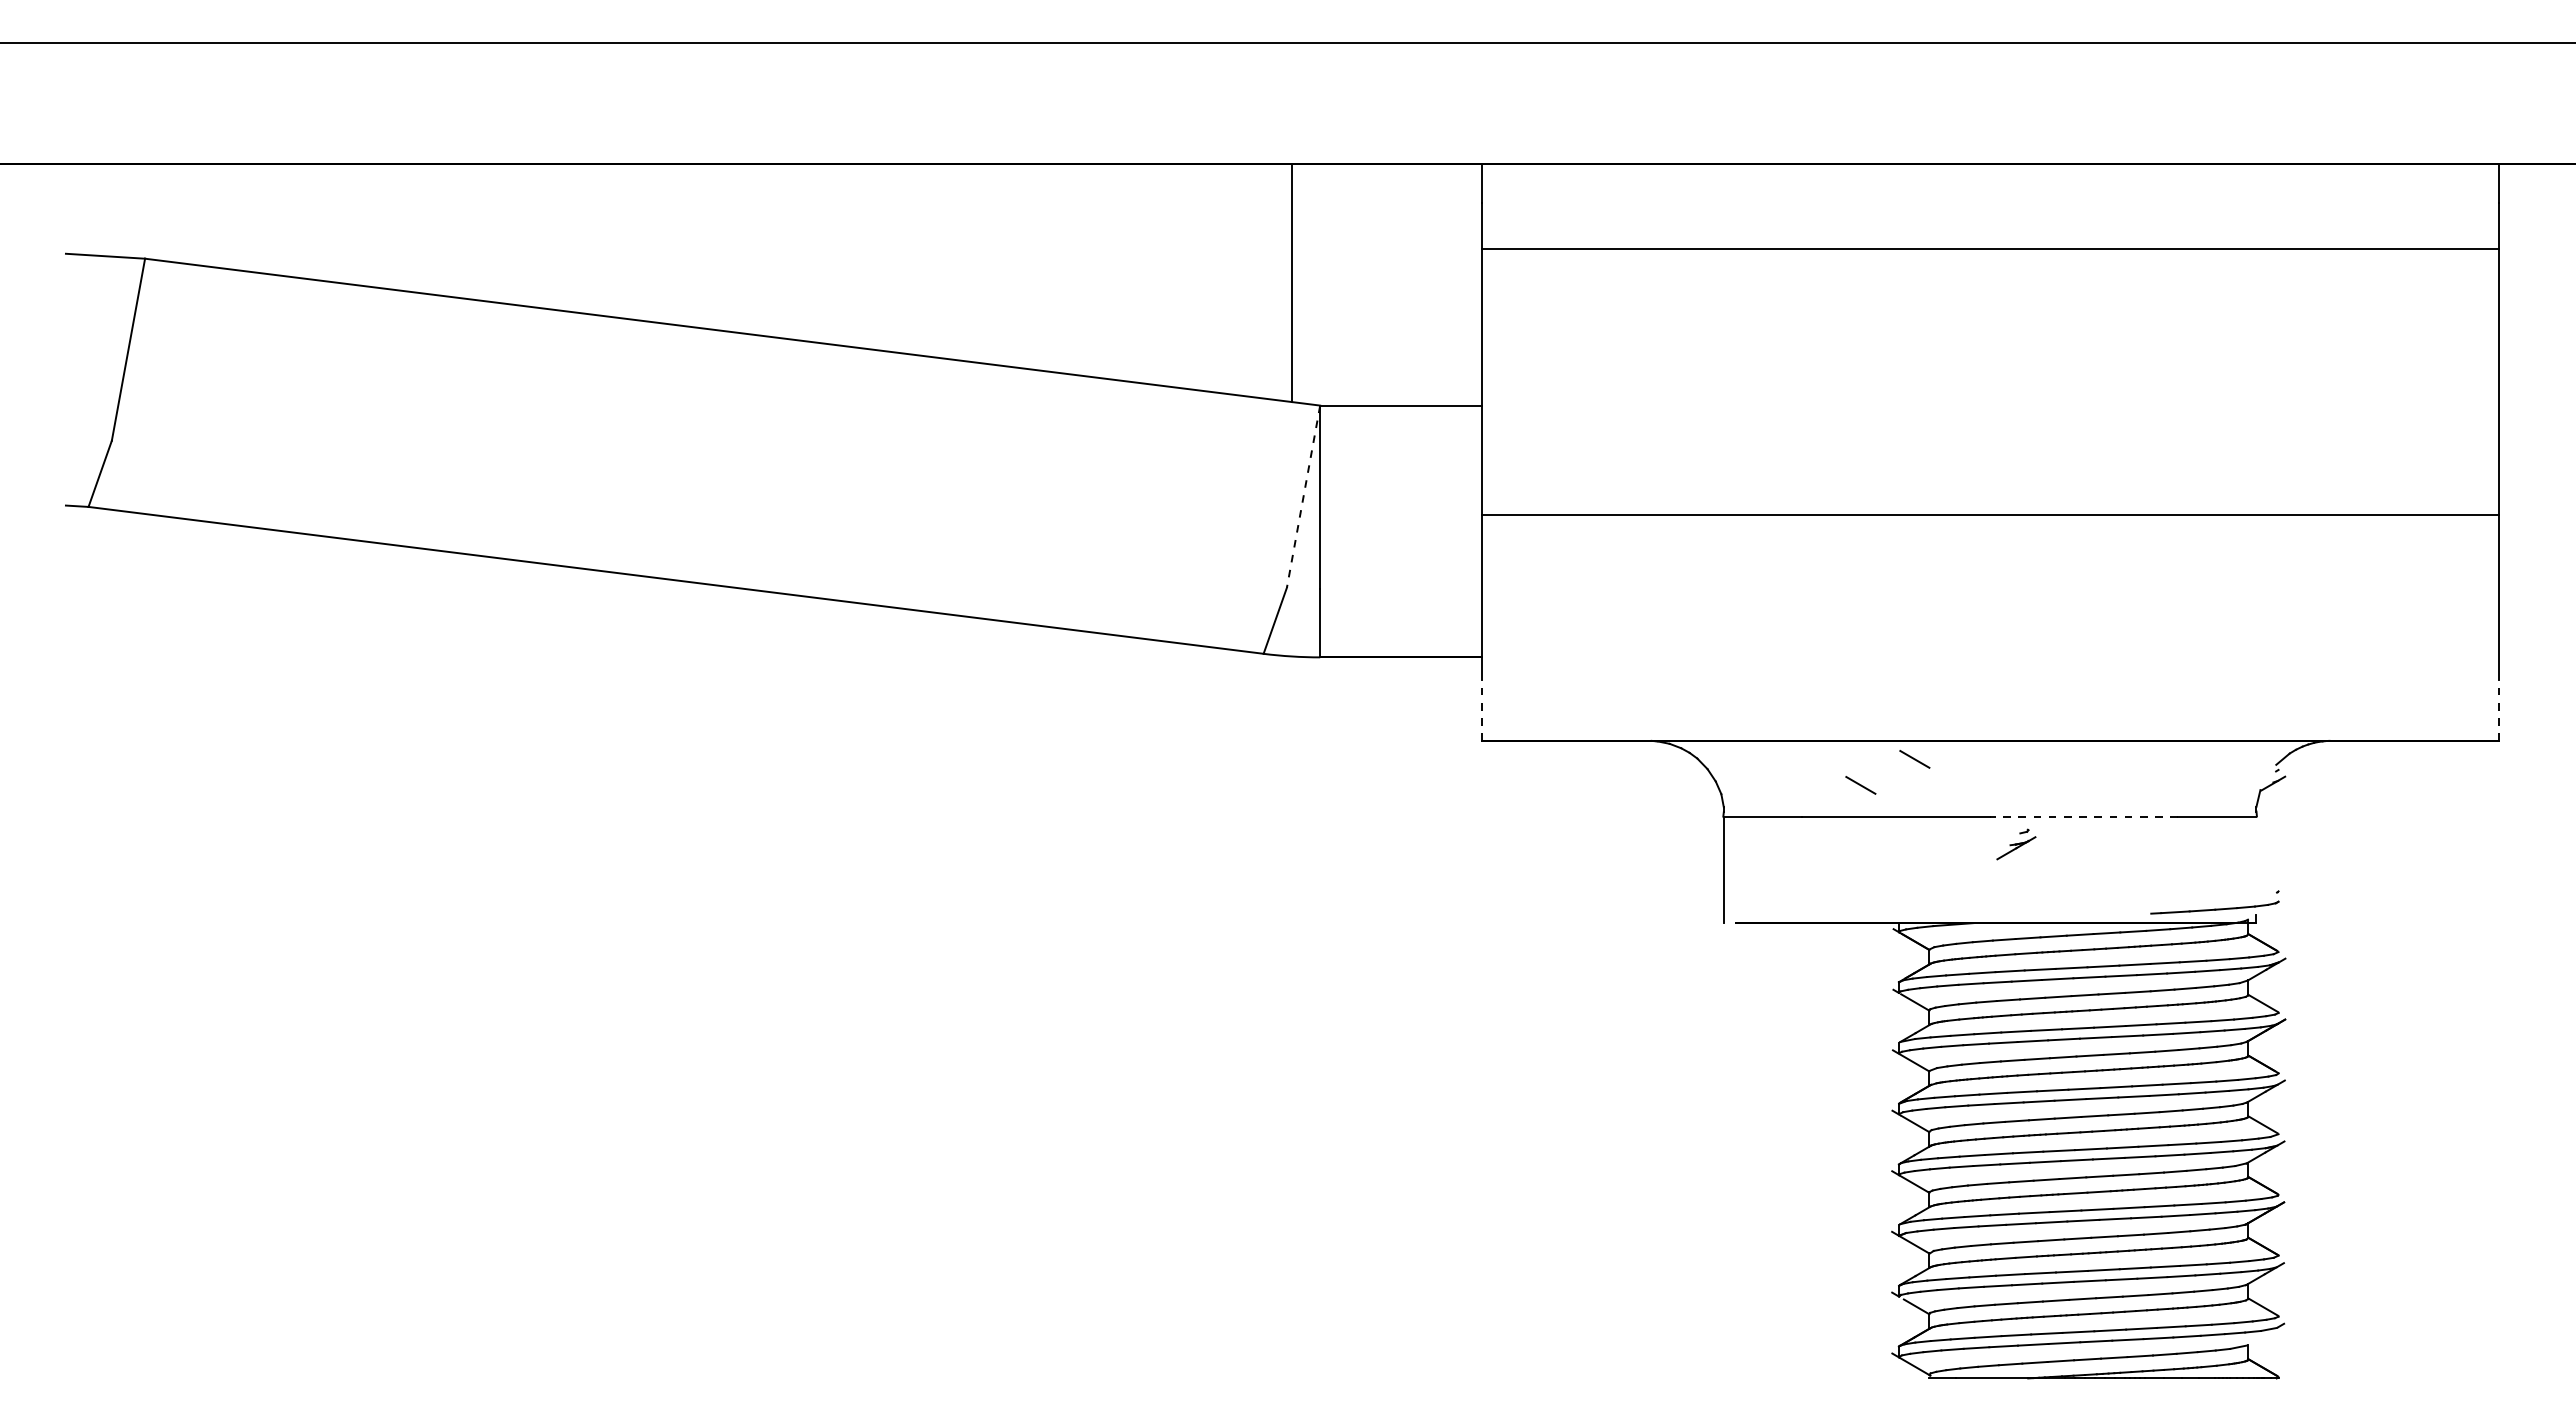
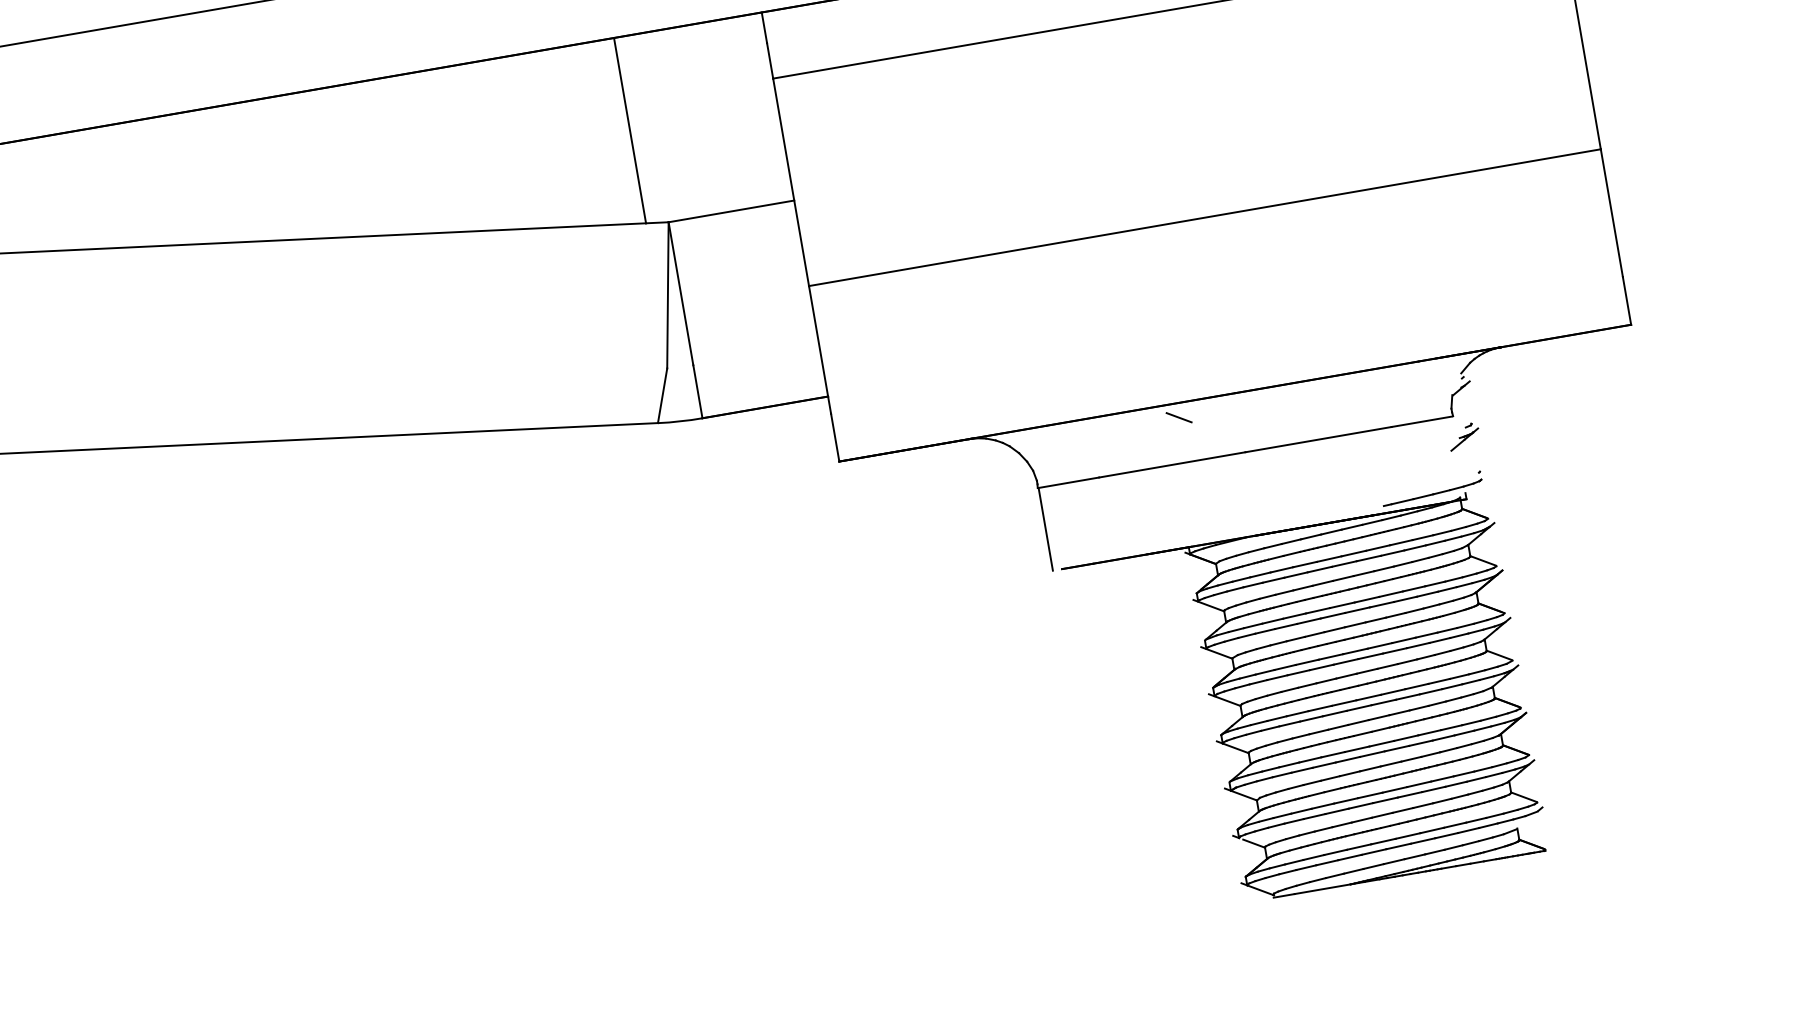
line: (1303, 496) -> (667, 295), dashed -> solid
line: (1481, 710) -> (835, 437), dashed -> solid
line: (2498, 710) -> (1626, 301), dashed -> solid
line: (1860, 785) -> (1140, 445), removed
line: (2083, 816) -> (1318, 439), dashed -> solid
part: (2016, 844) -> (1464, 436), moved

